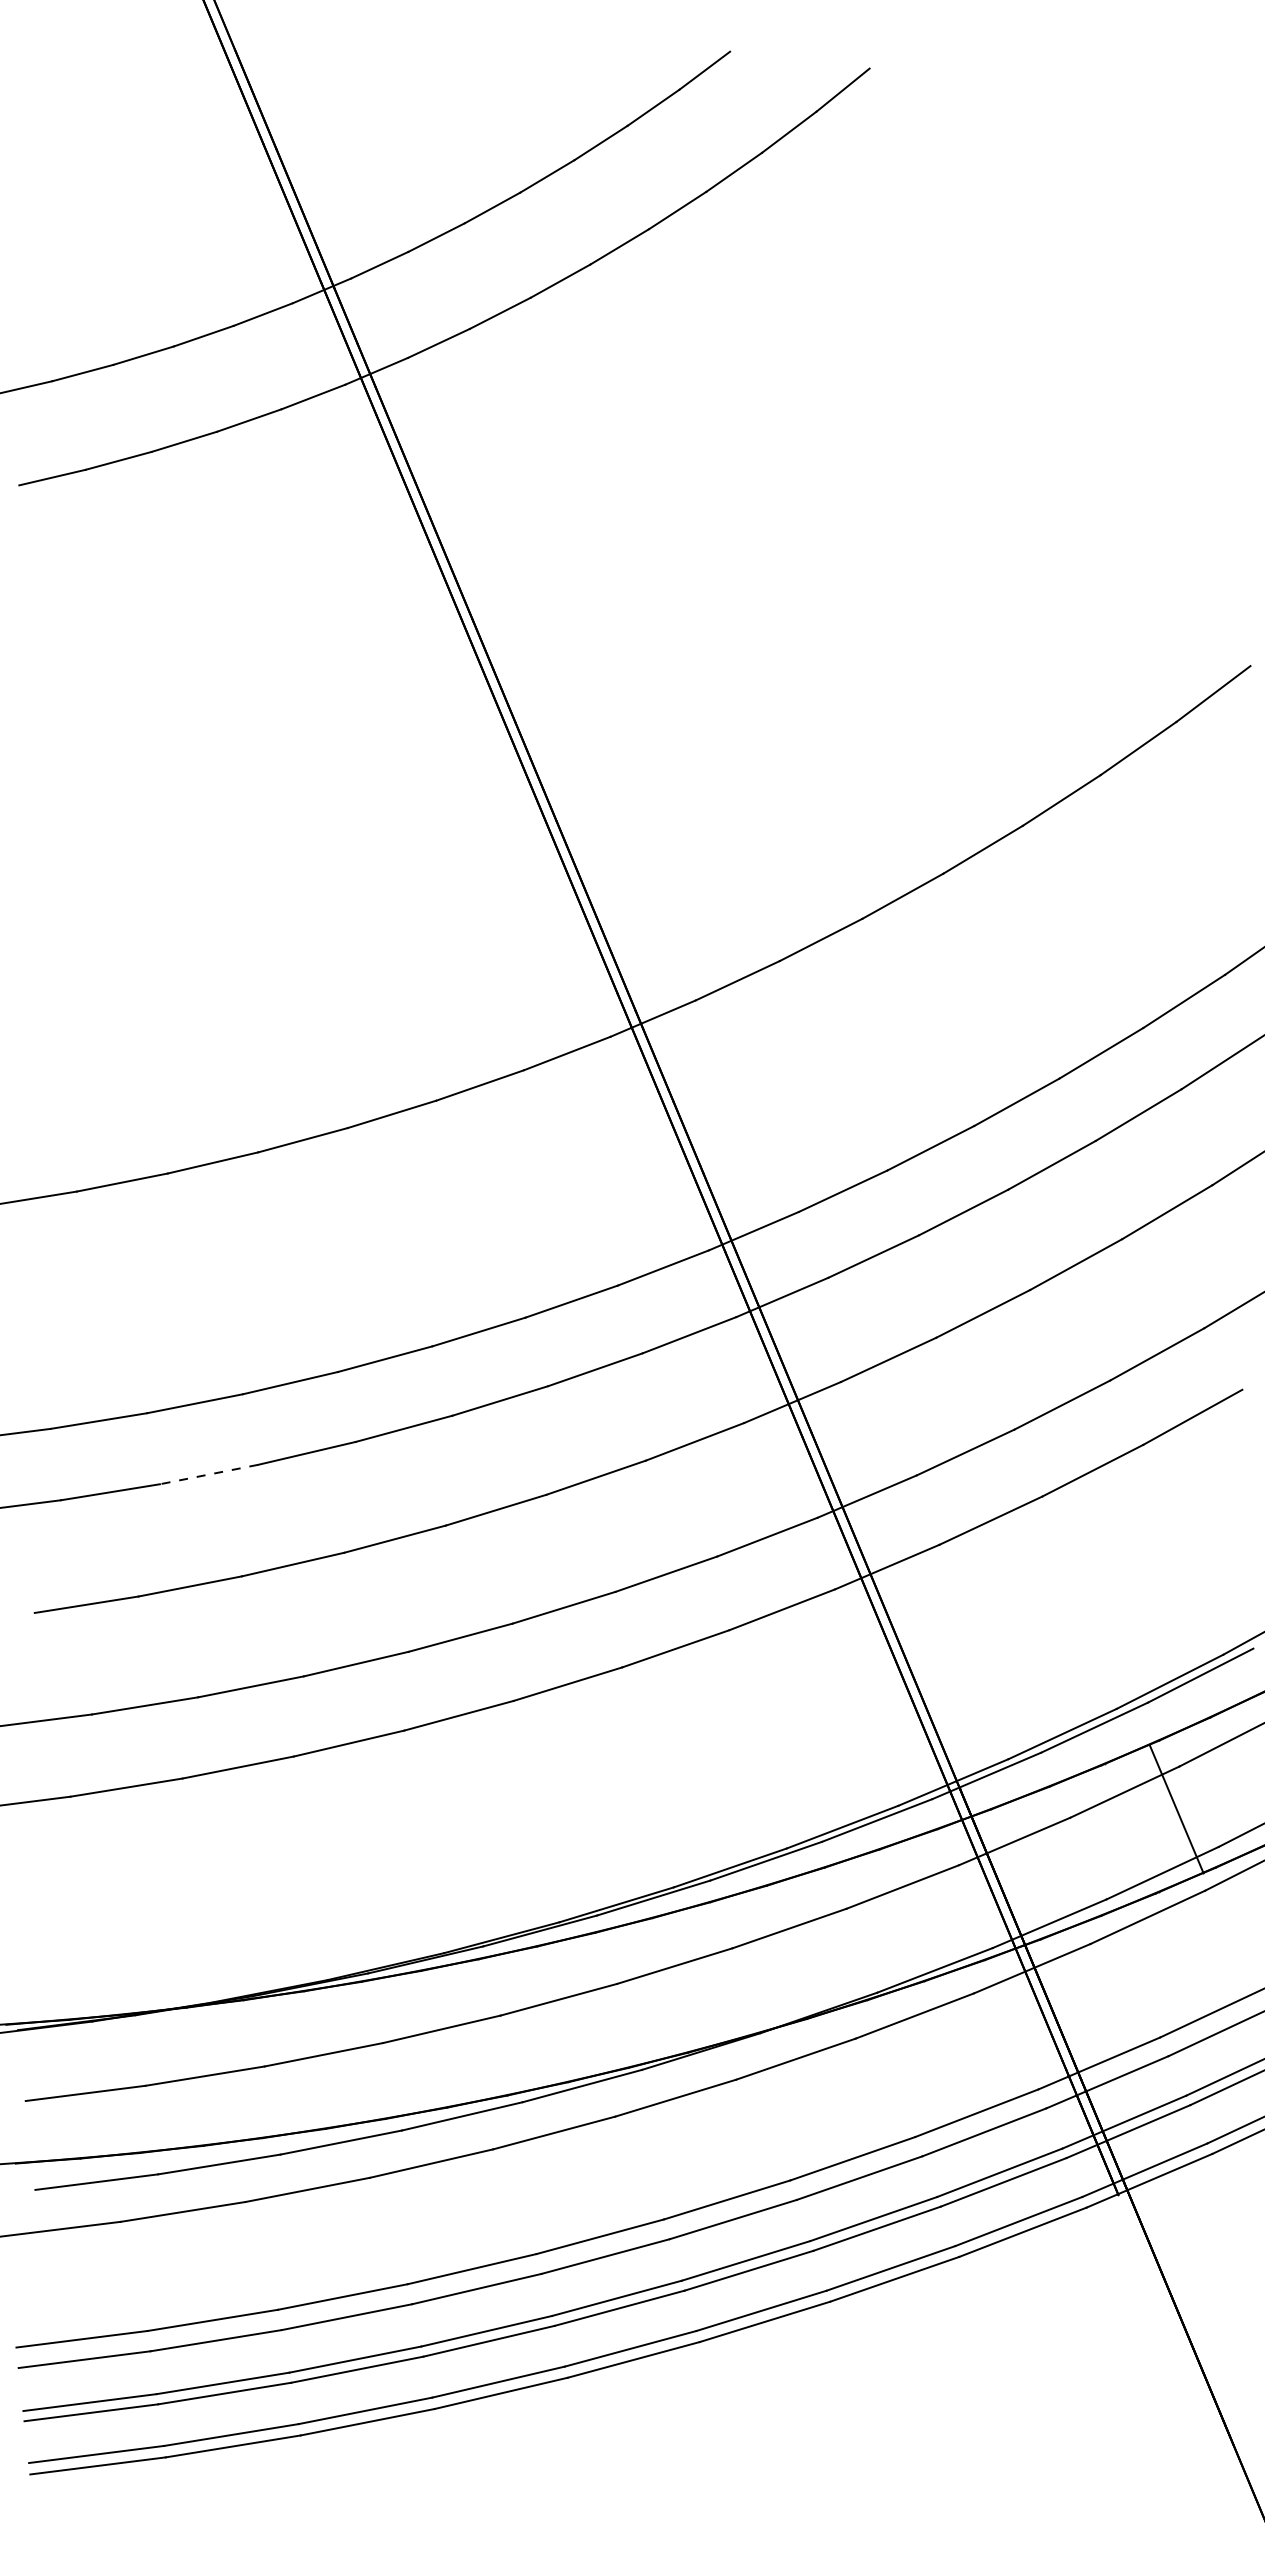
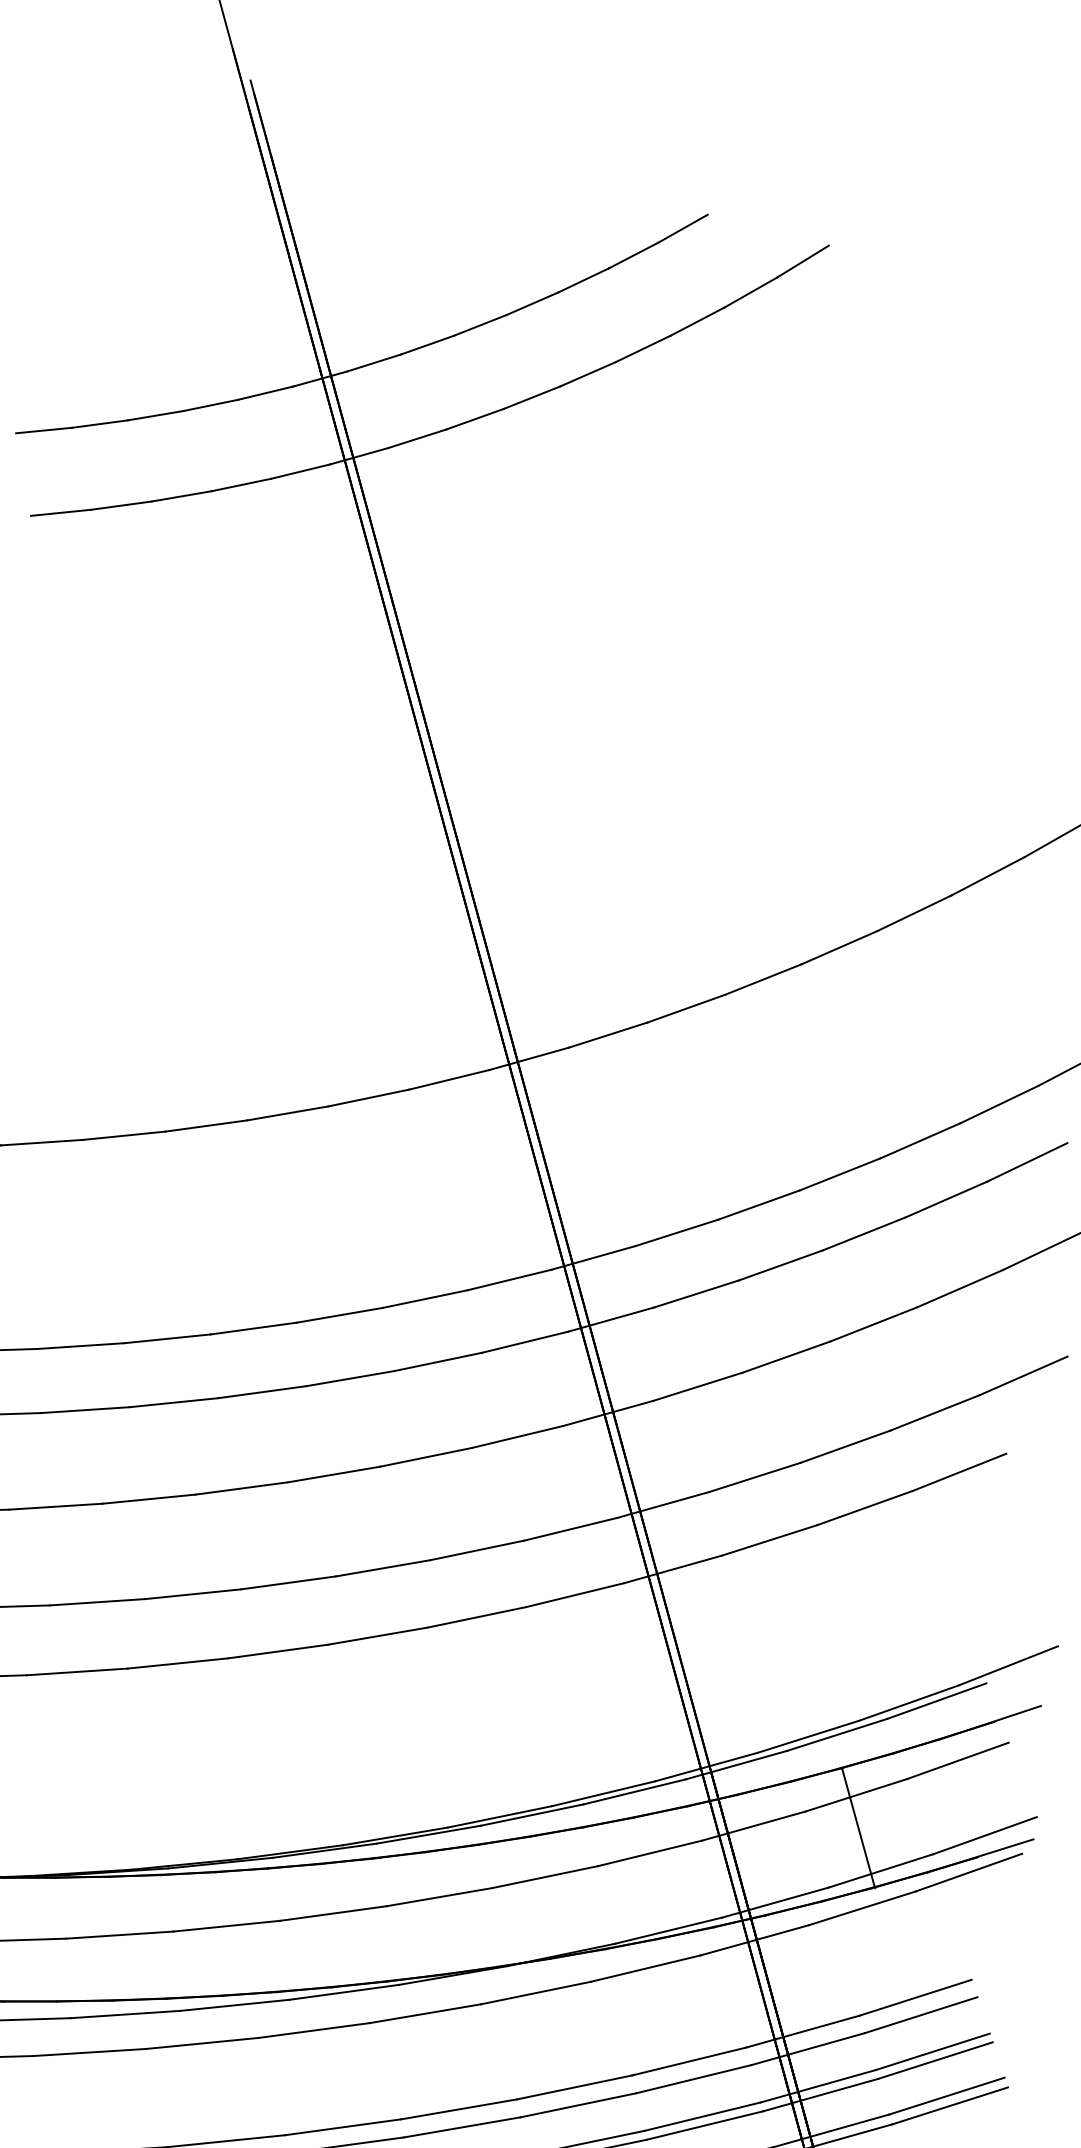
line: (208, 1474) -> (84, 1410), dashed -> solid
line: (1176, 1809) -> (858, 1828), moved

